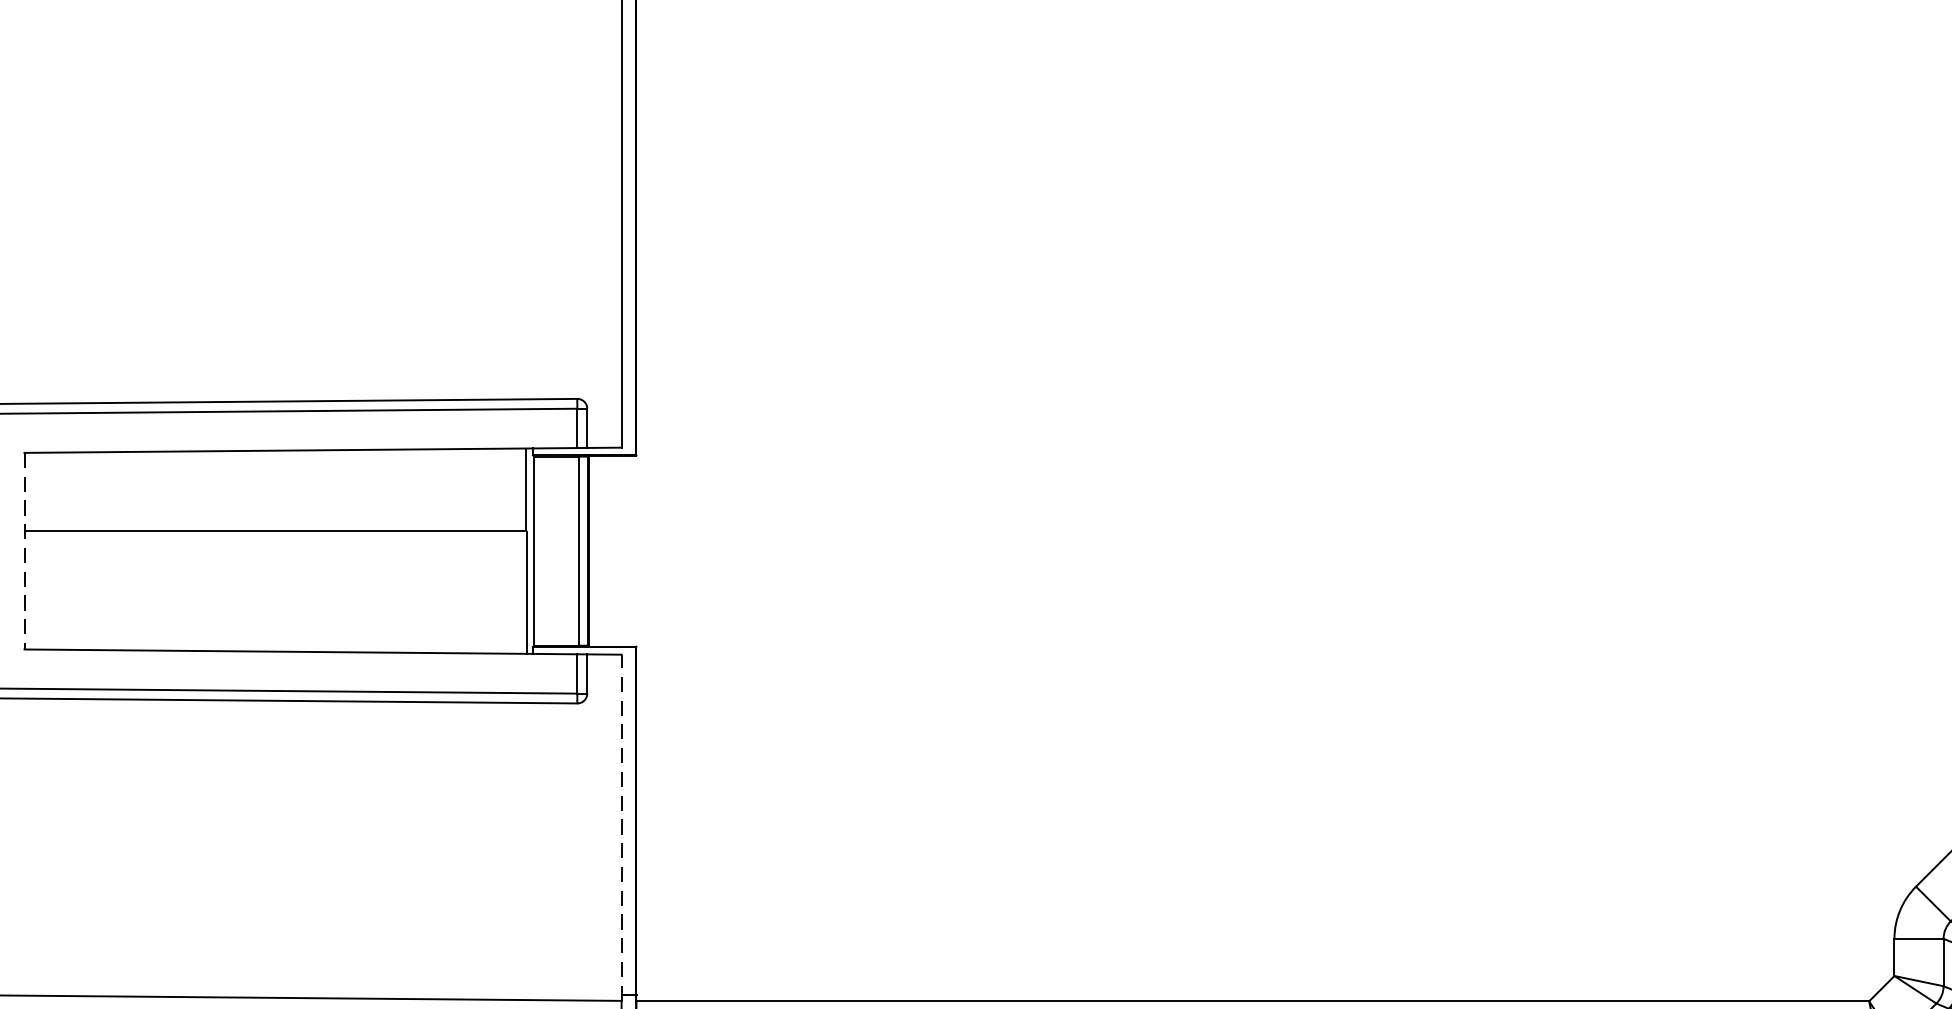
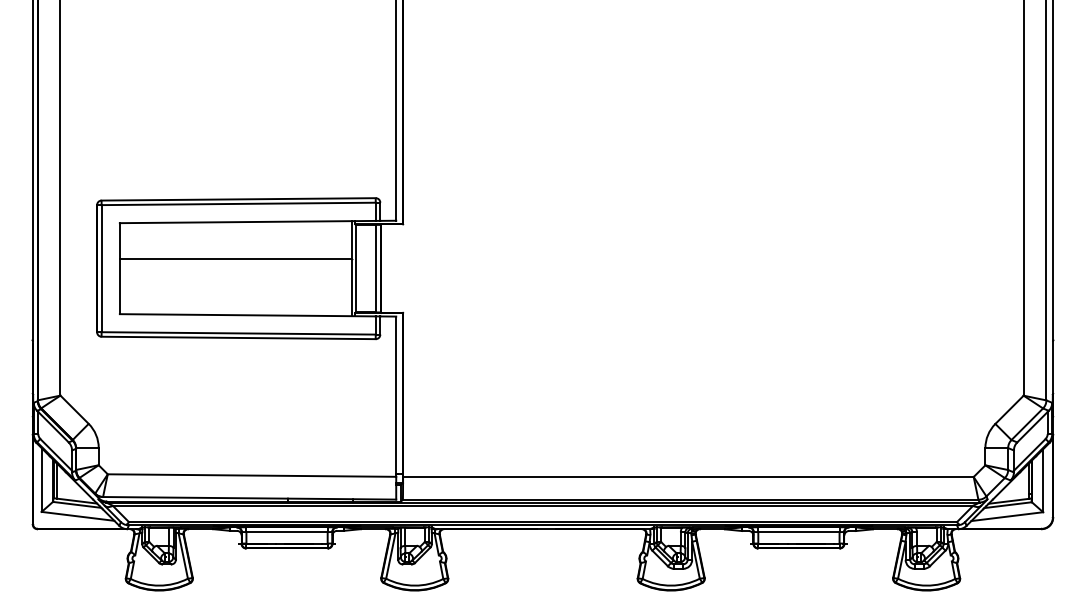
line: (23, 552) -> (119, 269), dashed -> solid
line: (622, 827) -> (396, 396), dashed -> solid

